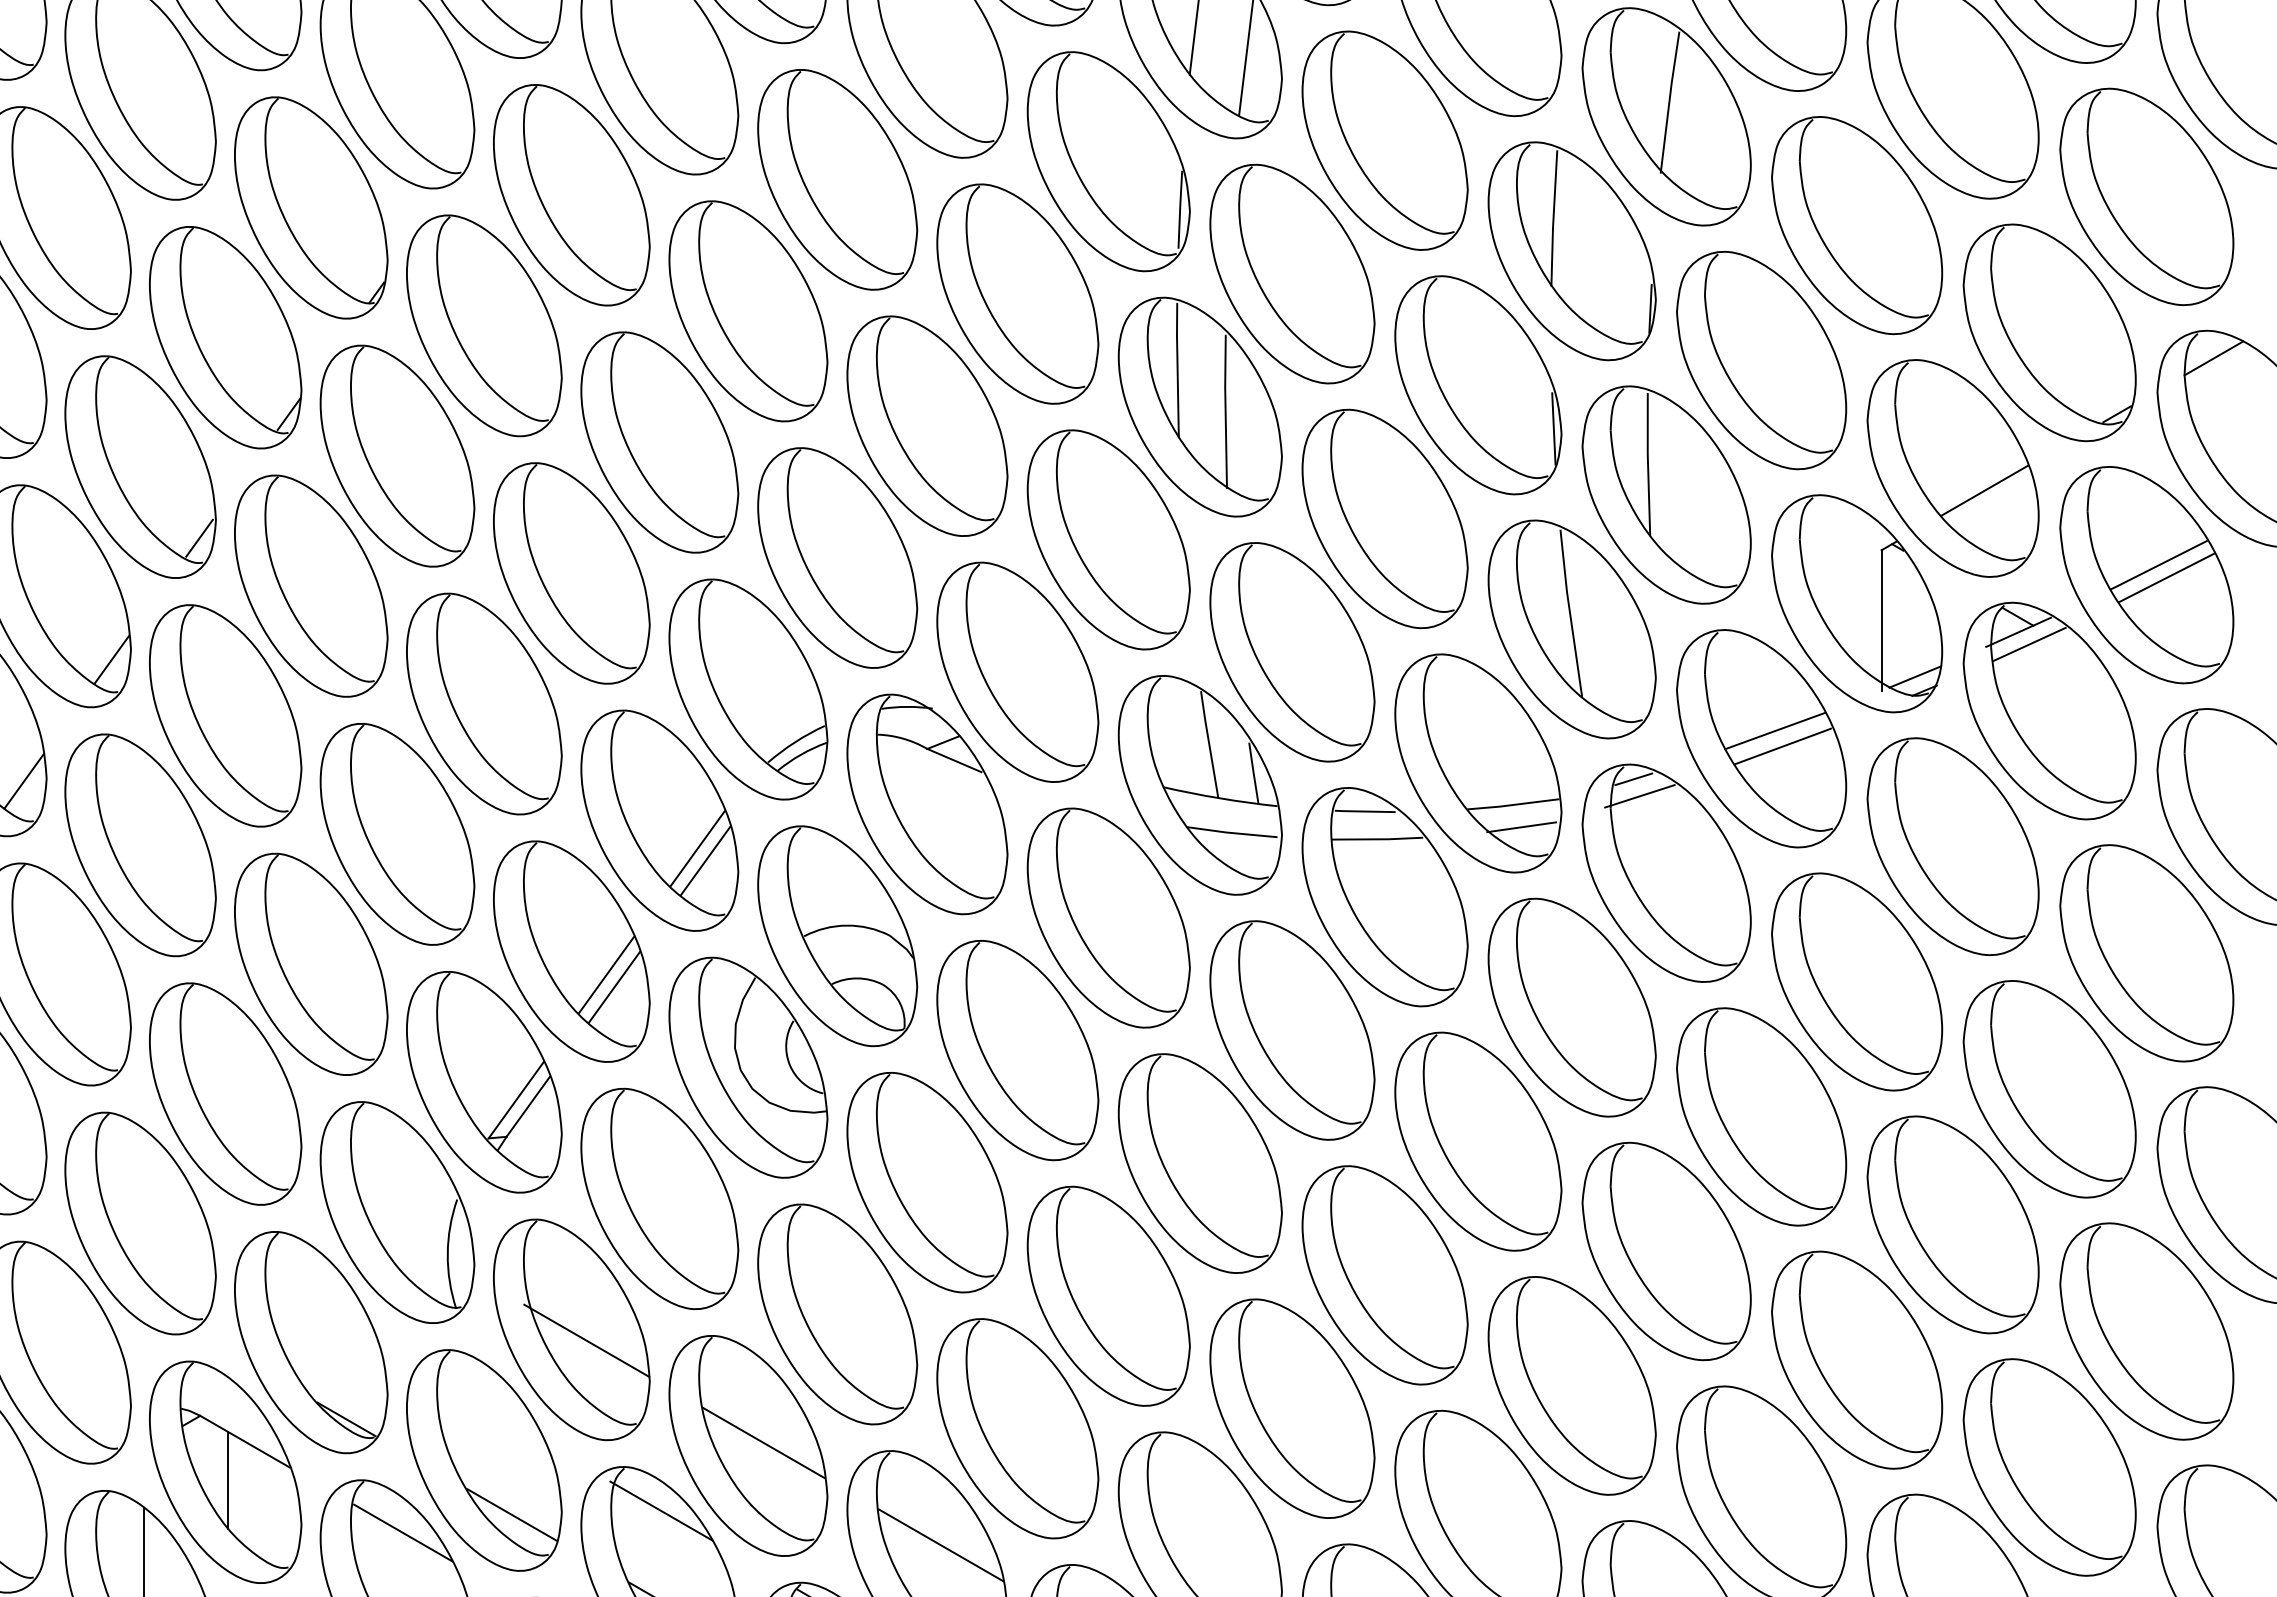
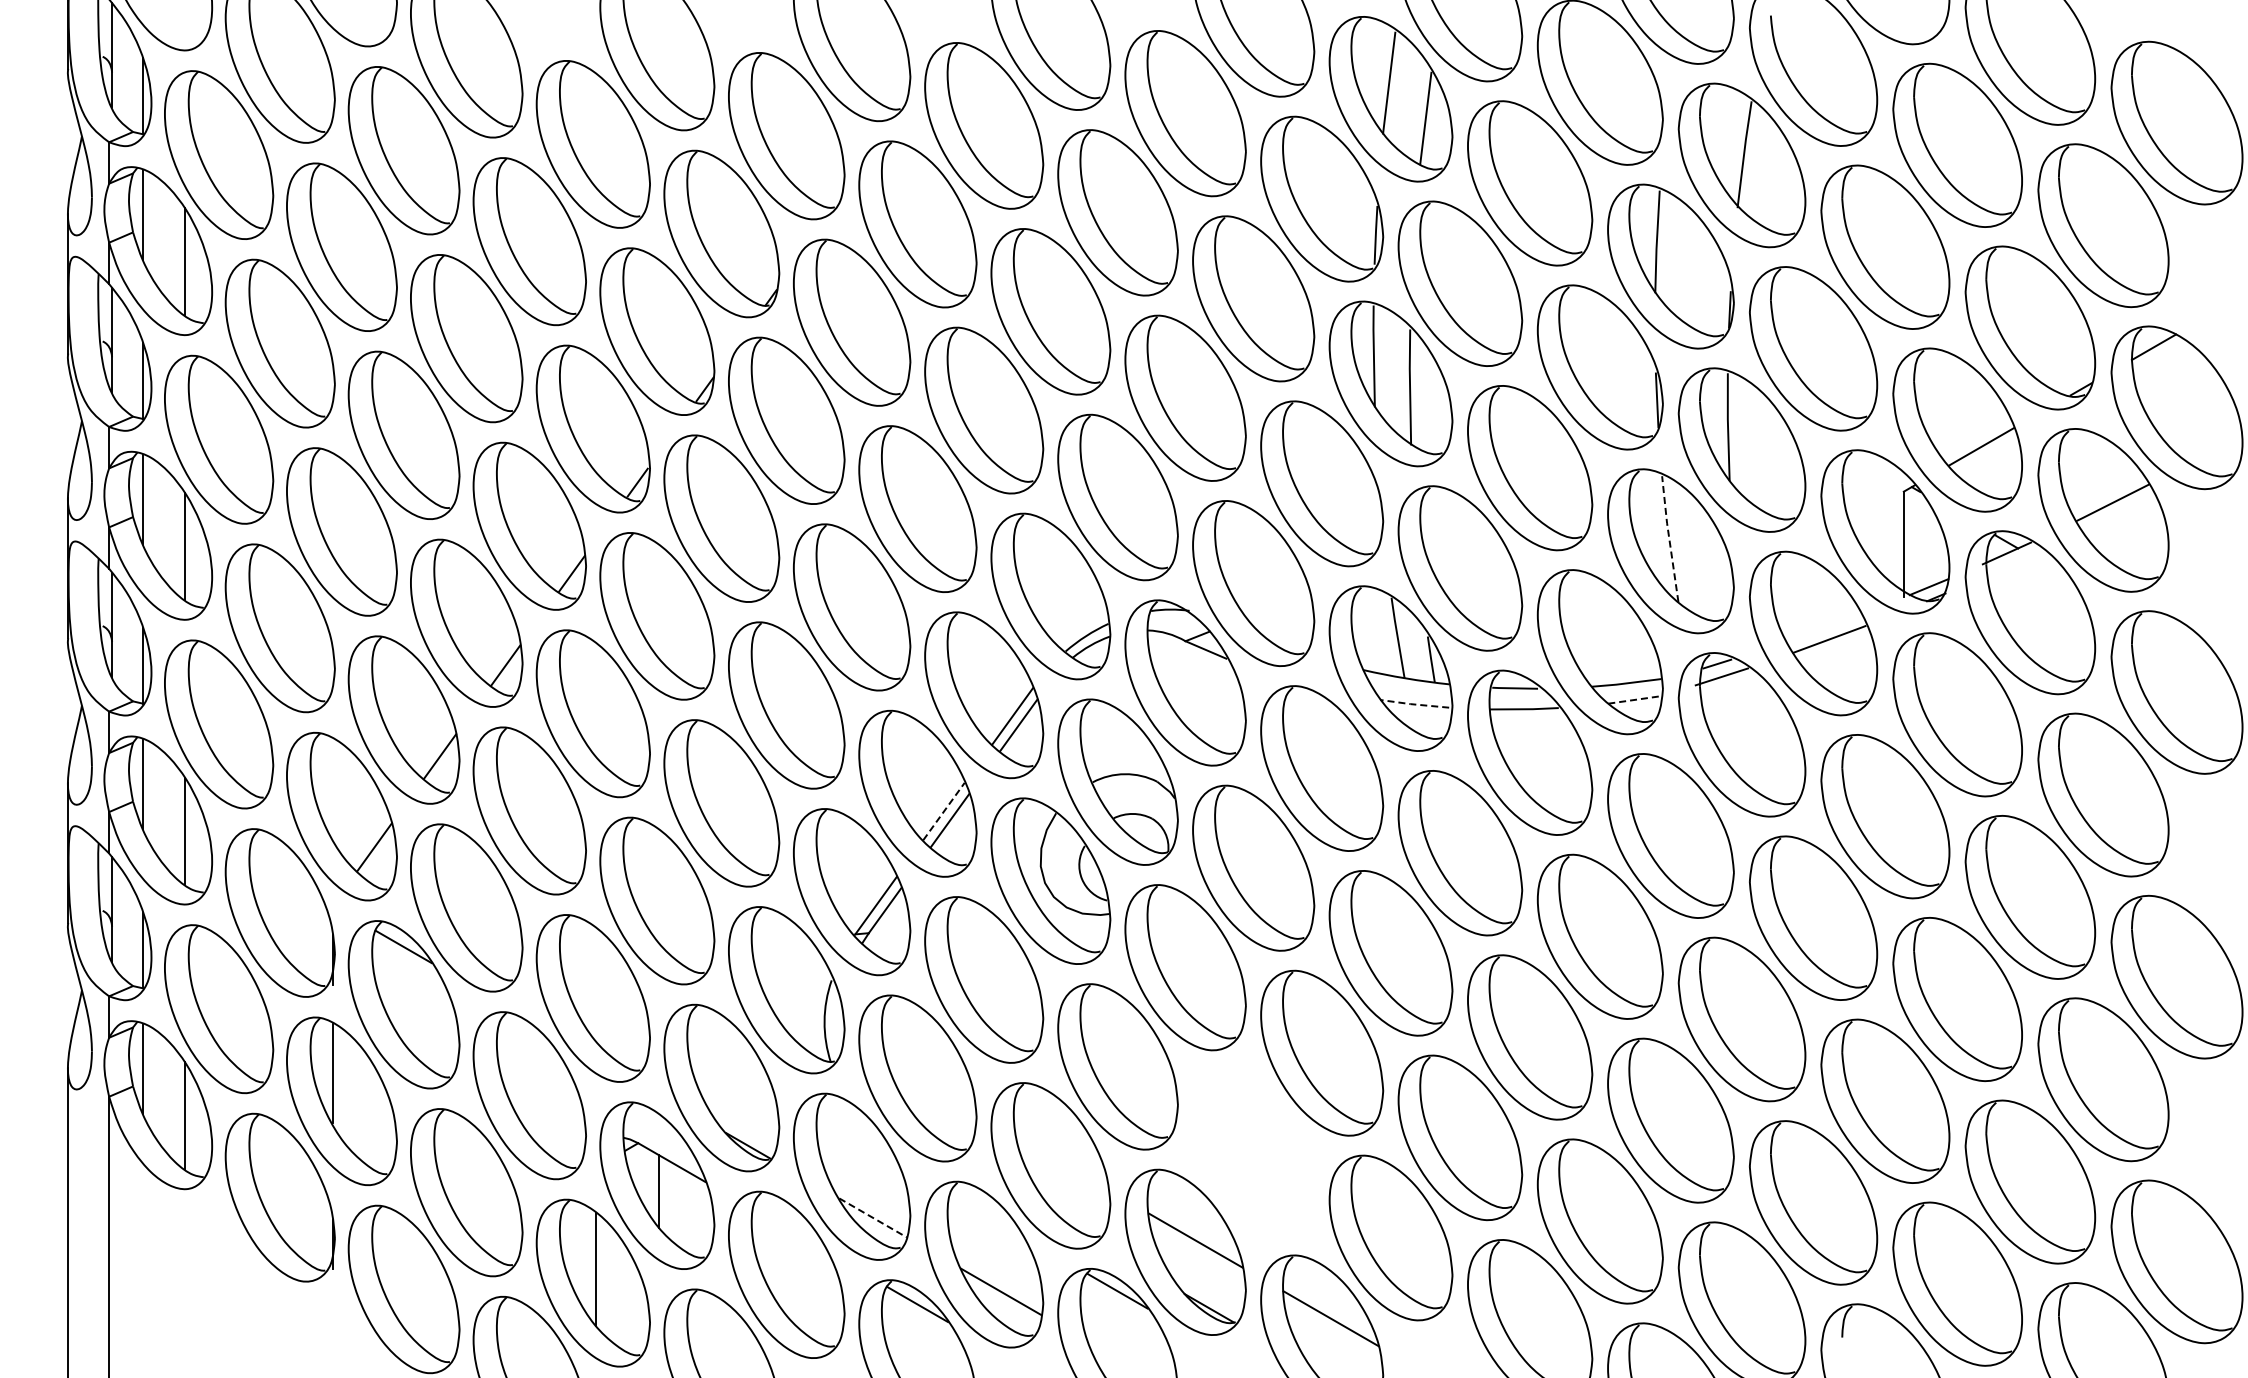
line: (2166, 577) -> (2118, 512), removed
line: (1570, 611) -> (1669, 537), solid -> dashed
line: (2029, 644) -> (2015, 562), removed
line: (1774, 730) -> (1823, 627), removed
line: (1521, 827) -> (1632, 700), solid -> dashed
line: (1230, 833) -> (1413, 704), solid -> dashed
line: (607, 975) -> (944, 811), solid -> dashed
line: (587, 1340) -> (929, 1086), removed
part: (1017, 1428) -> (1253, 1152), removed
line: (763, 1442) -> (1062, 1163), removed
line: (661, 1510) -> (985, 1214), removed
line: (512, 1514) -> (873, 1217), solid -> dashed
line: (403, 1533) -> (791, 1231), removed

